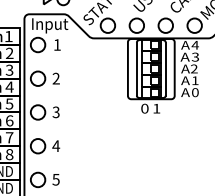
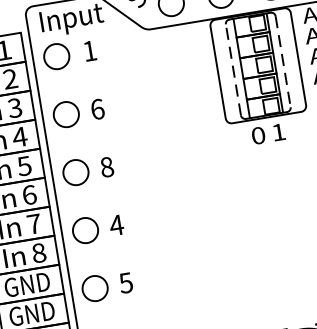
line: (136, 69) -> (232, 70), solid -> dashed
line: (165, 69) -> (282, 62), solid -> dashed
text: (55, 78) -> (96, 109), 2 -> 6
text: (55, 111) -> (105, 165), 3 -> 8

